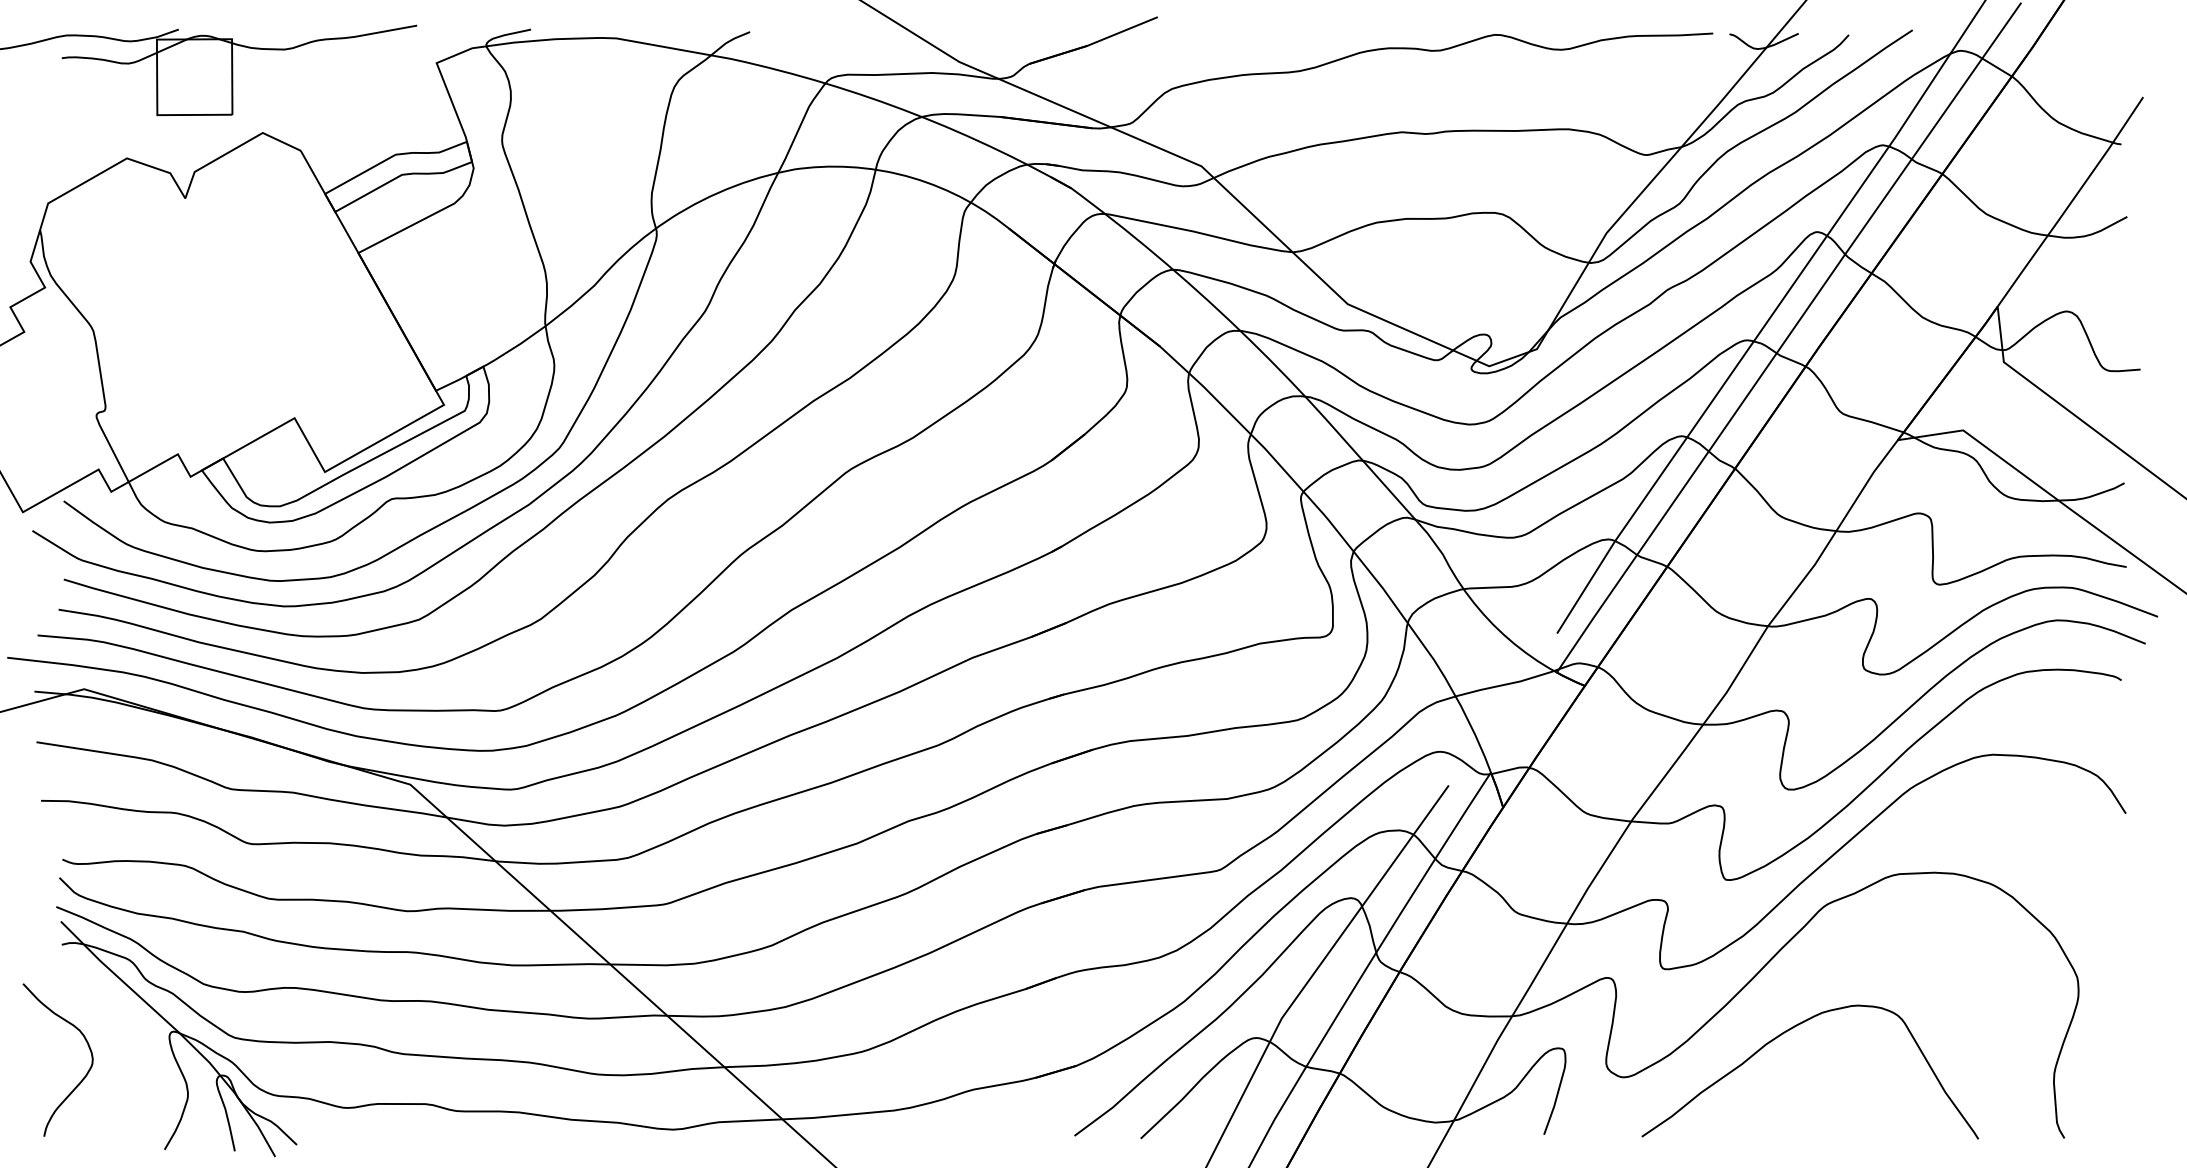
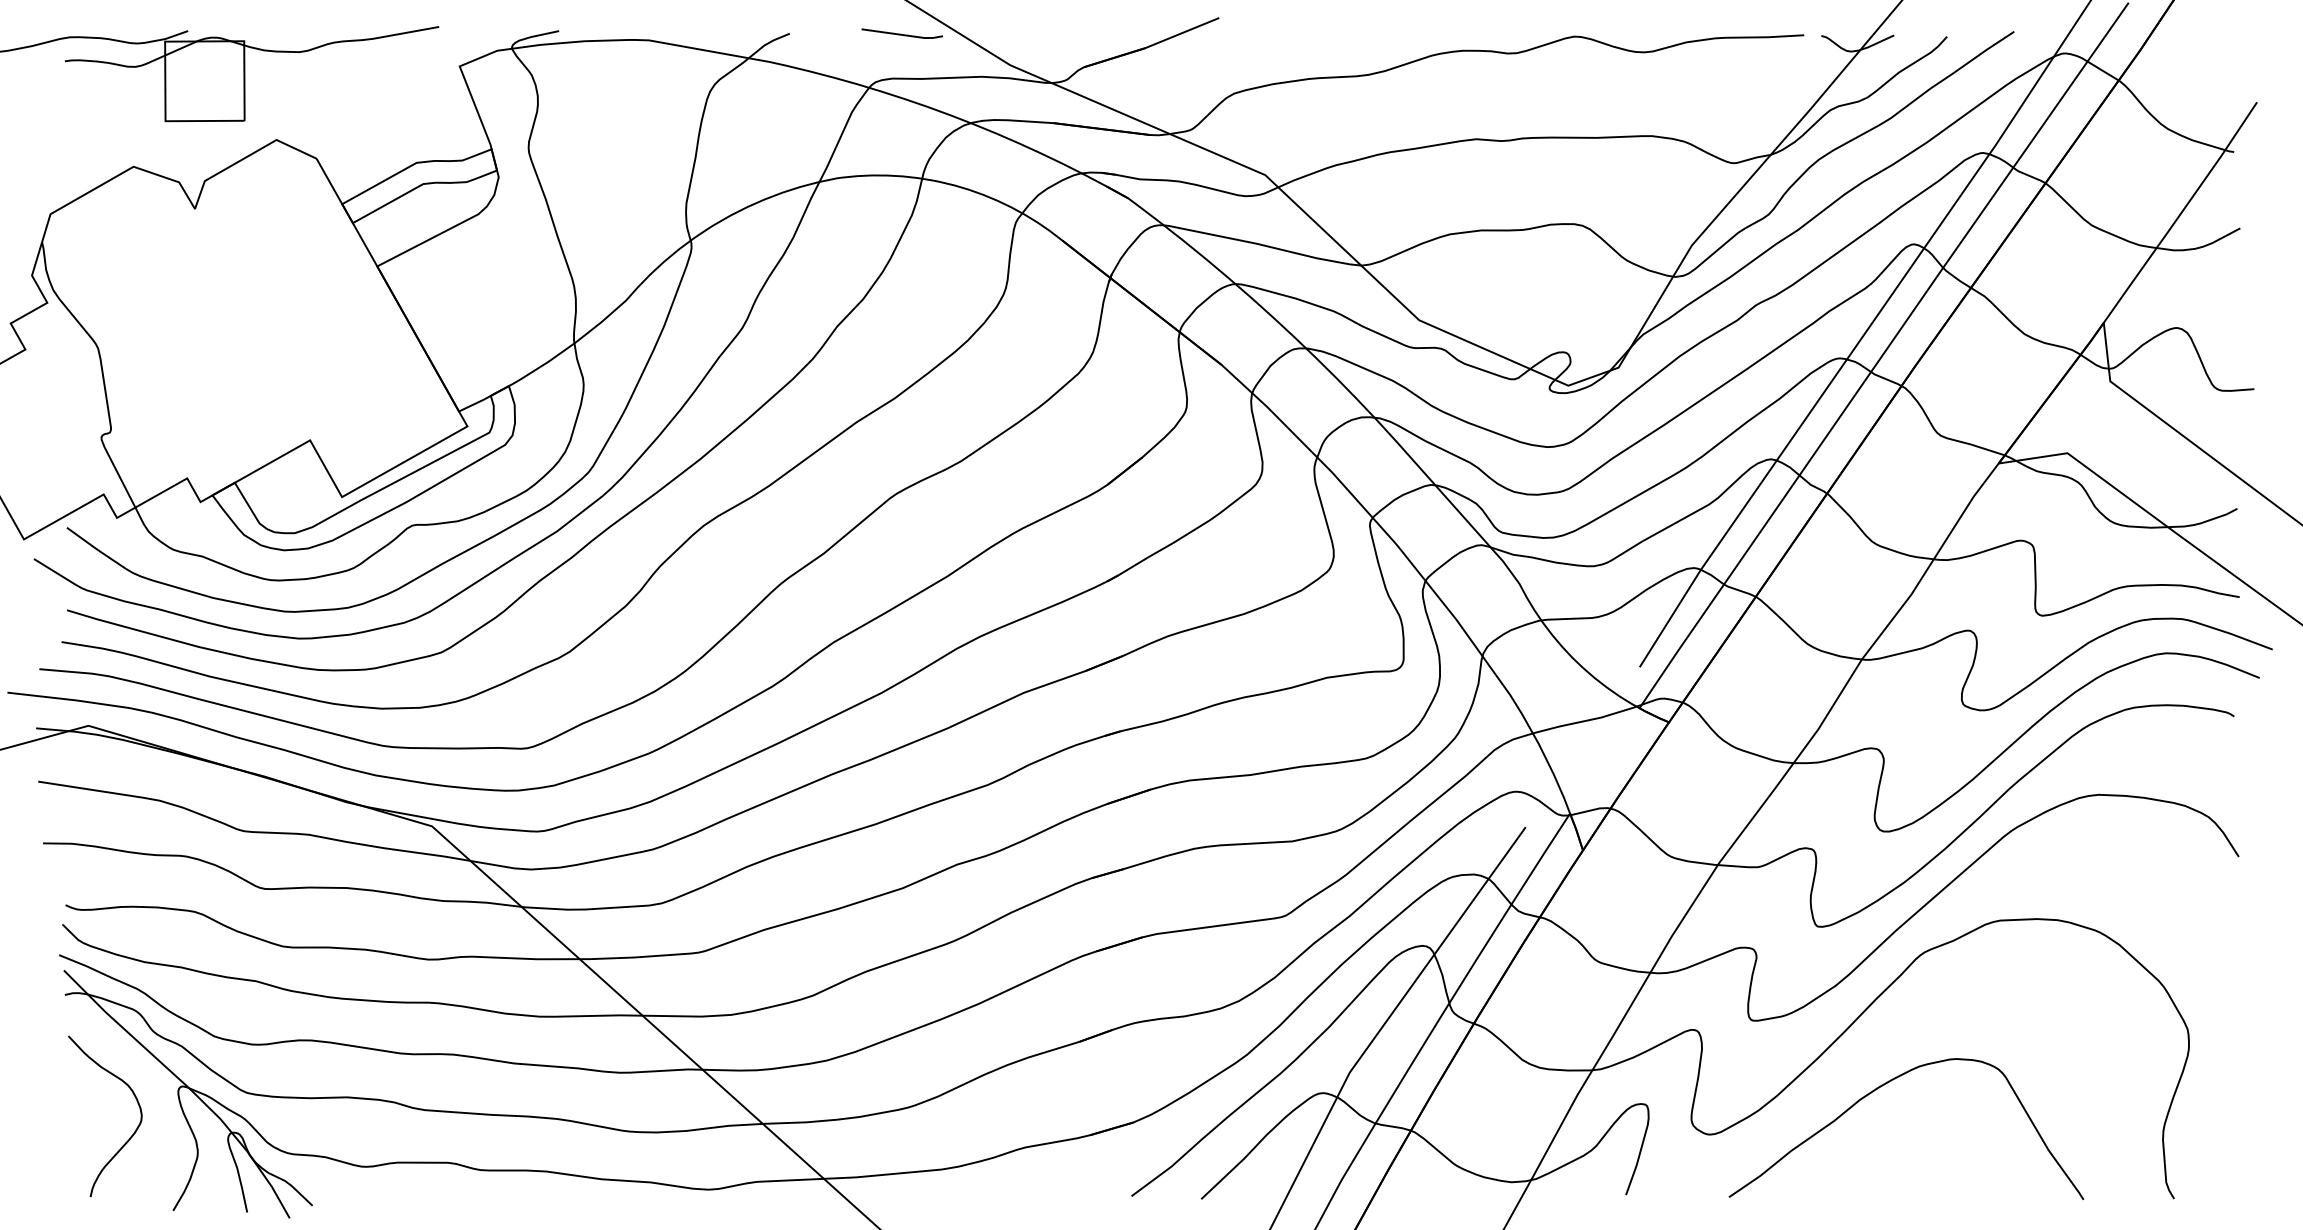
line: (856, 32) -> (901, 34), added
curve: (81, 1079) -> (129, 1136), moved

